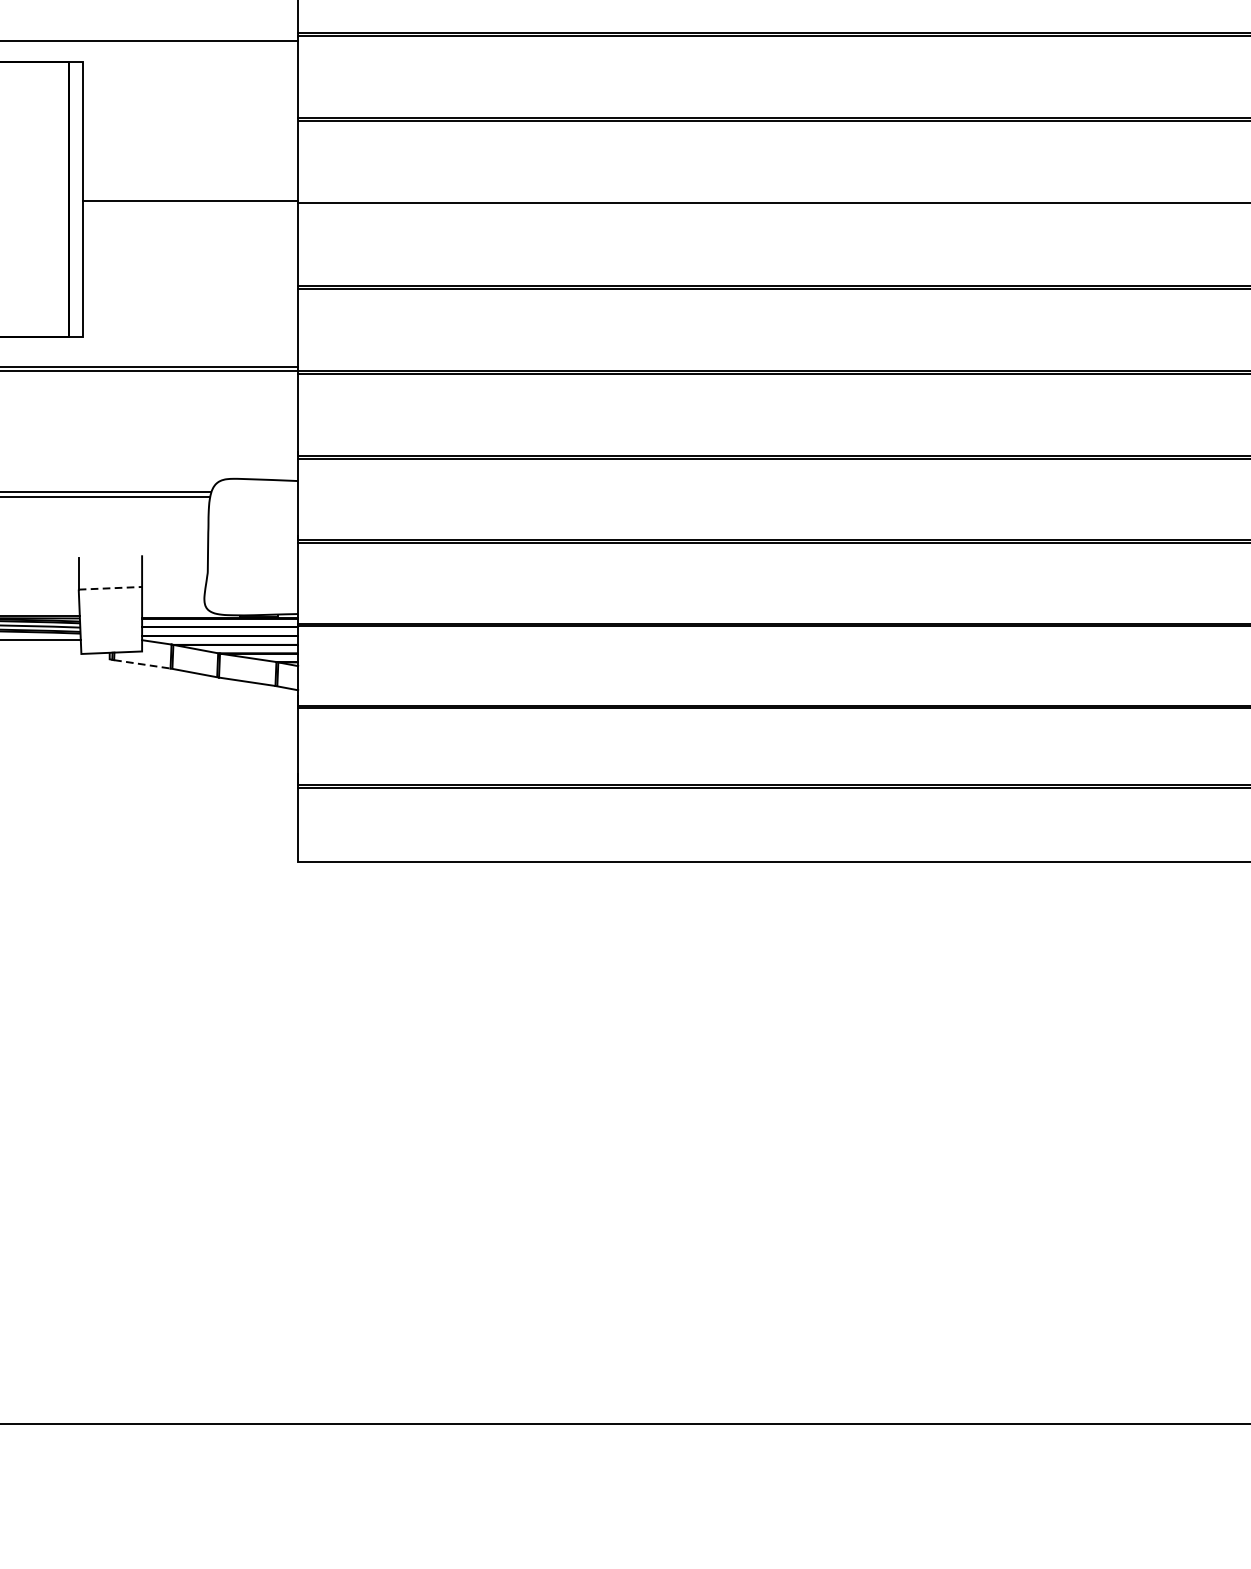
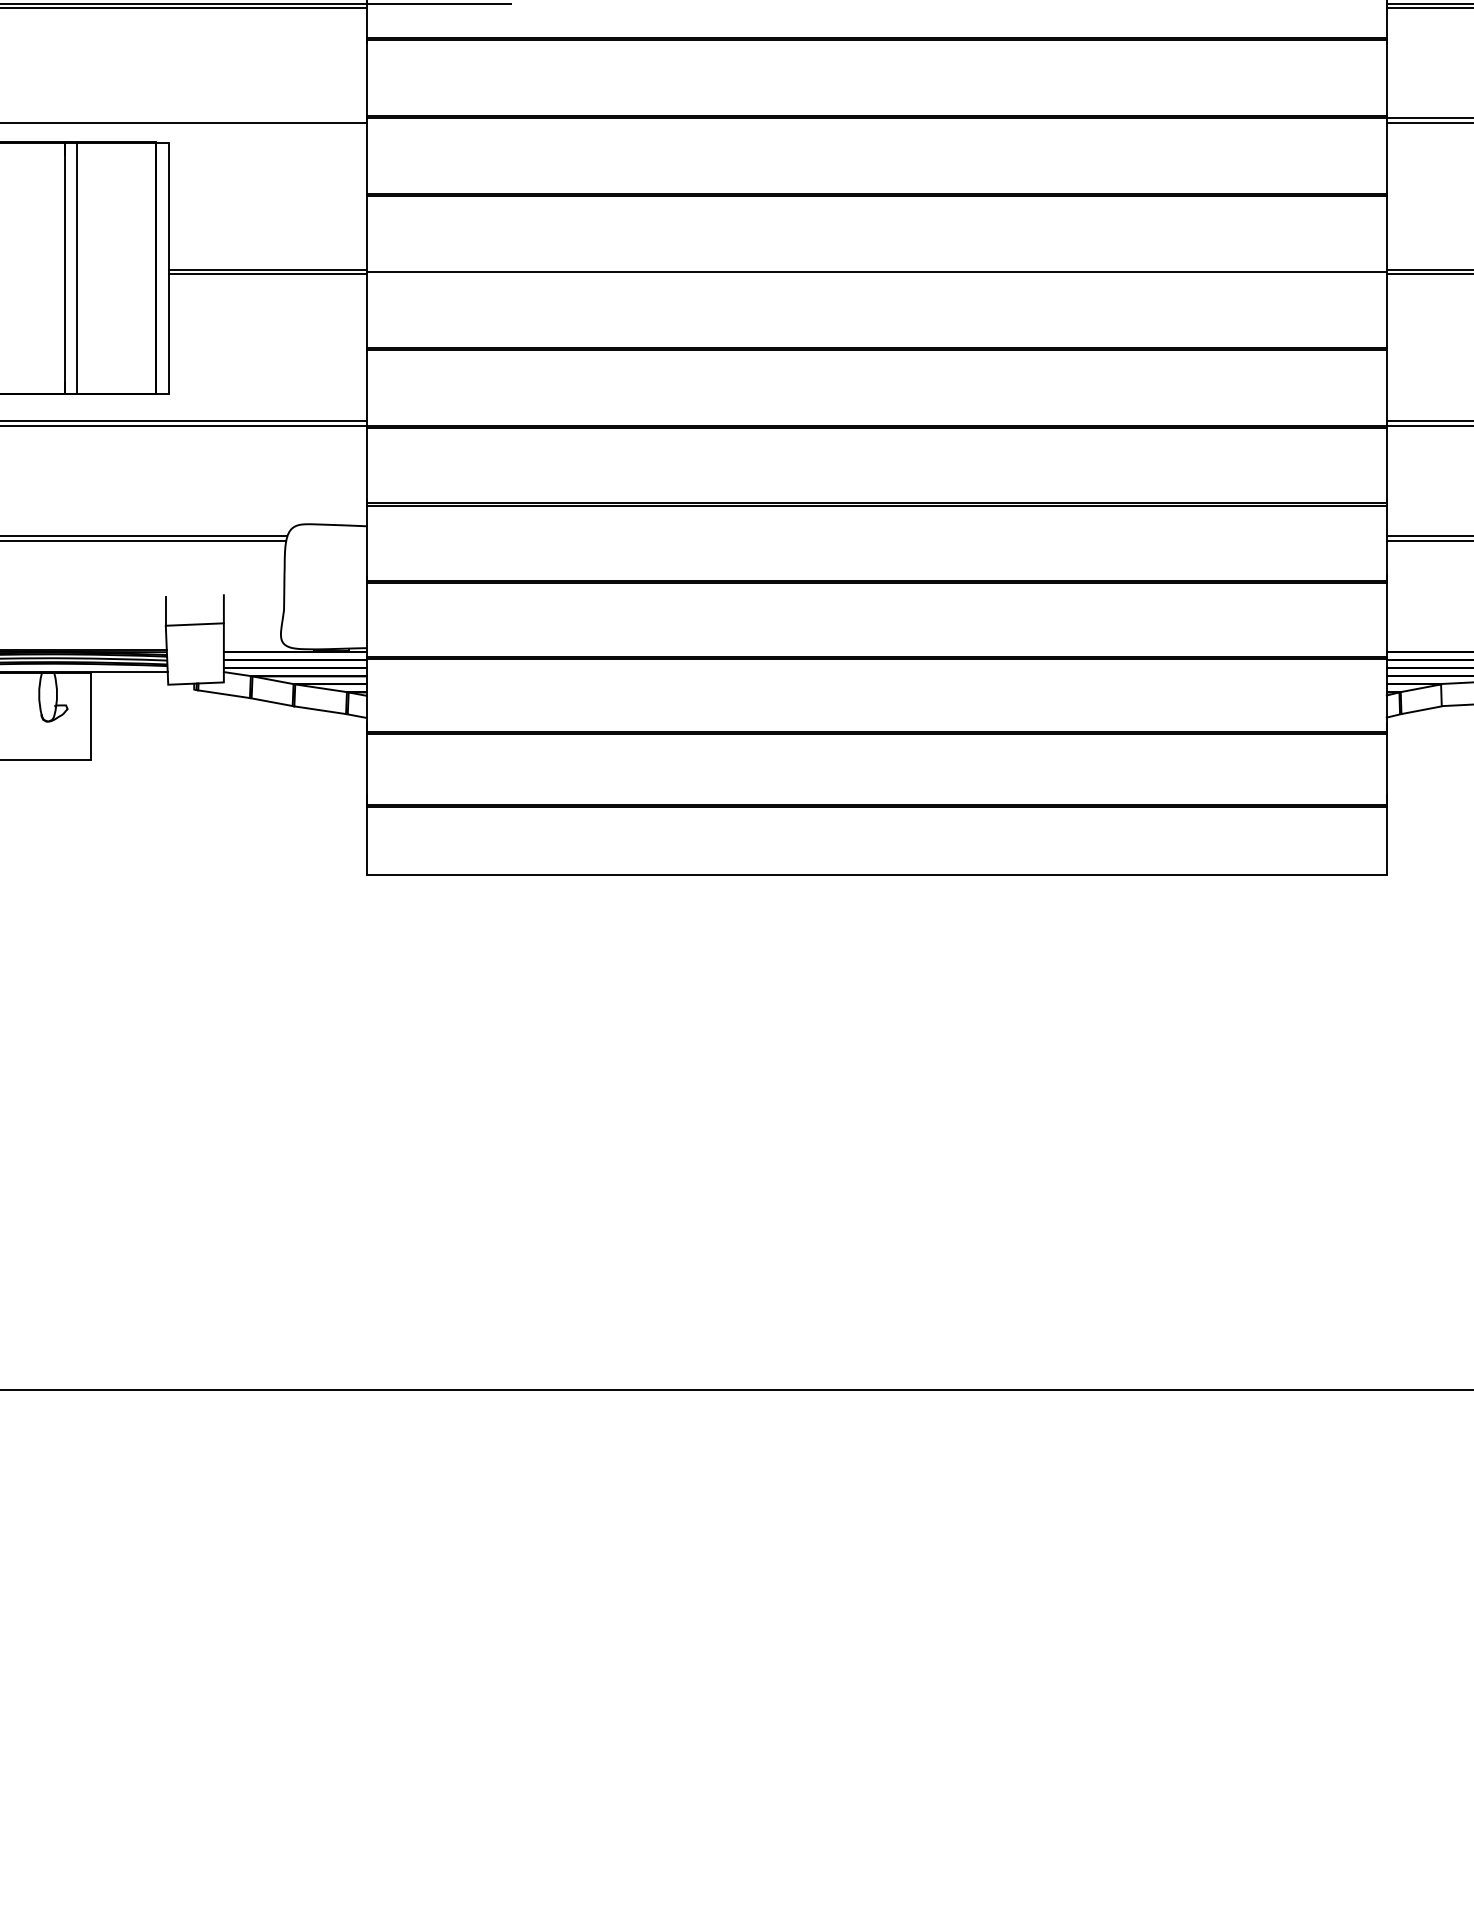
line: (189, 206) -> (267, 274), added
line: (111, 588) -> (195, 624), dashed -> solid
line: (142, 664) -> (224, 694), dashed -> solid

